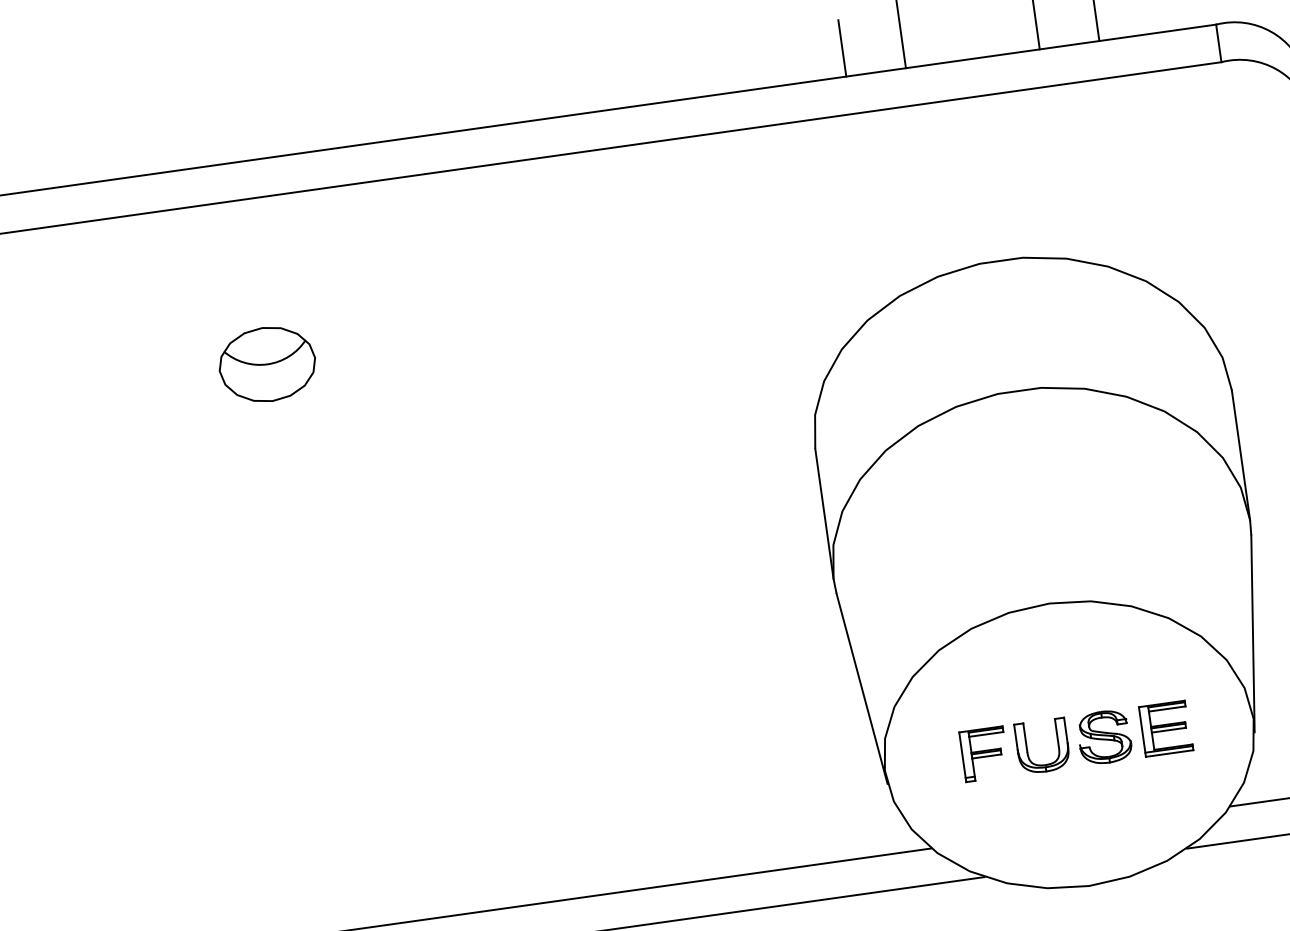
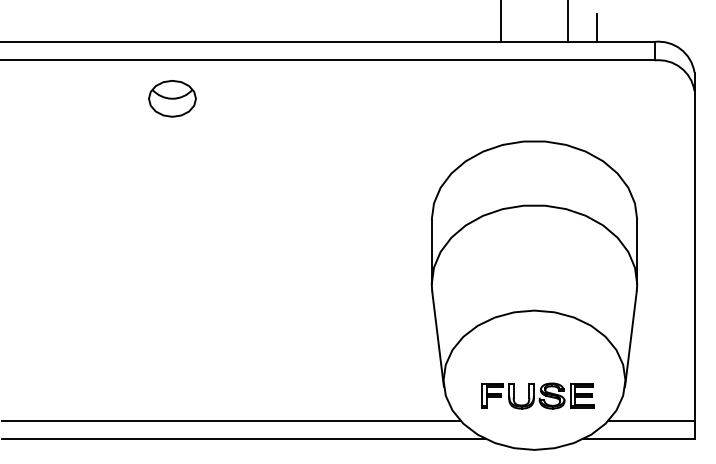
line: (843, 47) -> (472, 27), removed
part: (267, 363) -> (172, 98), moved
part: (1074, 740) -> (537, 395), moved

